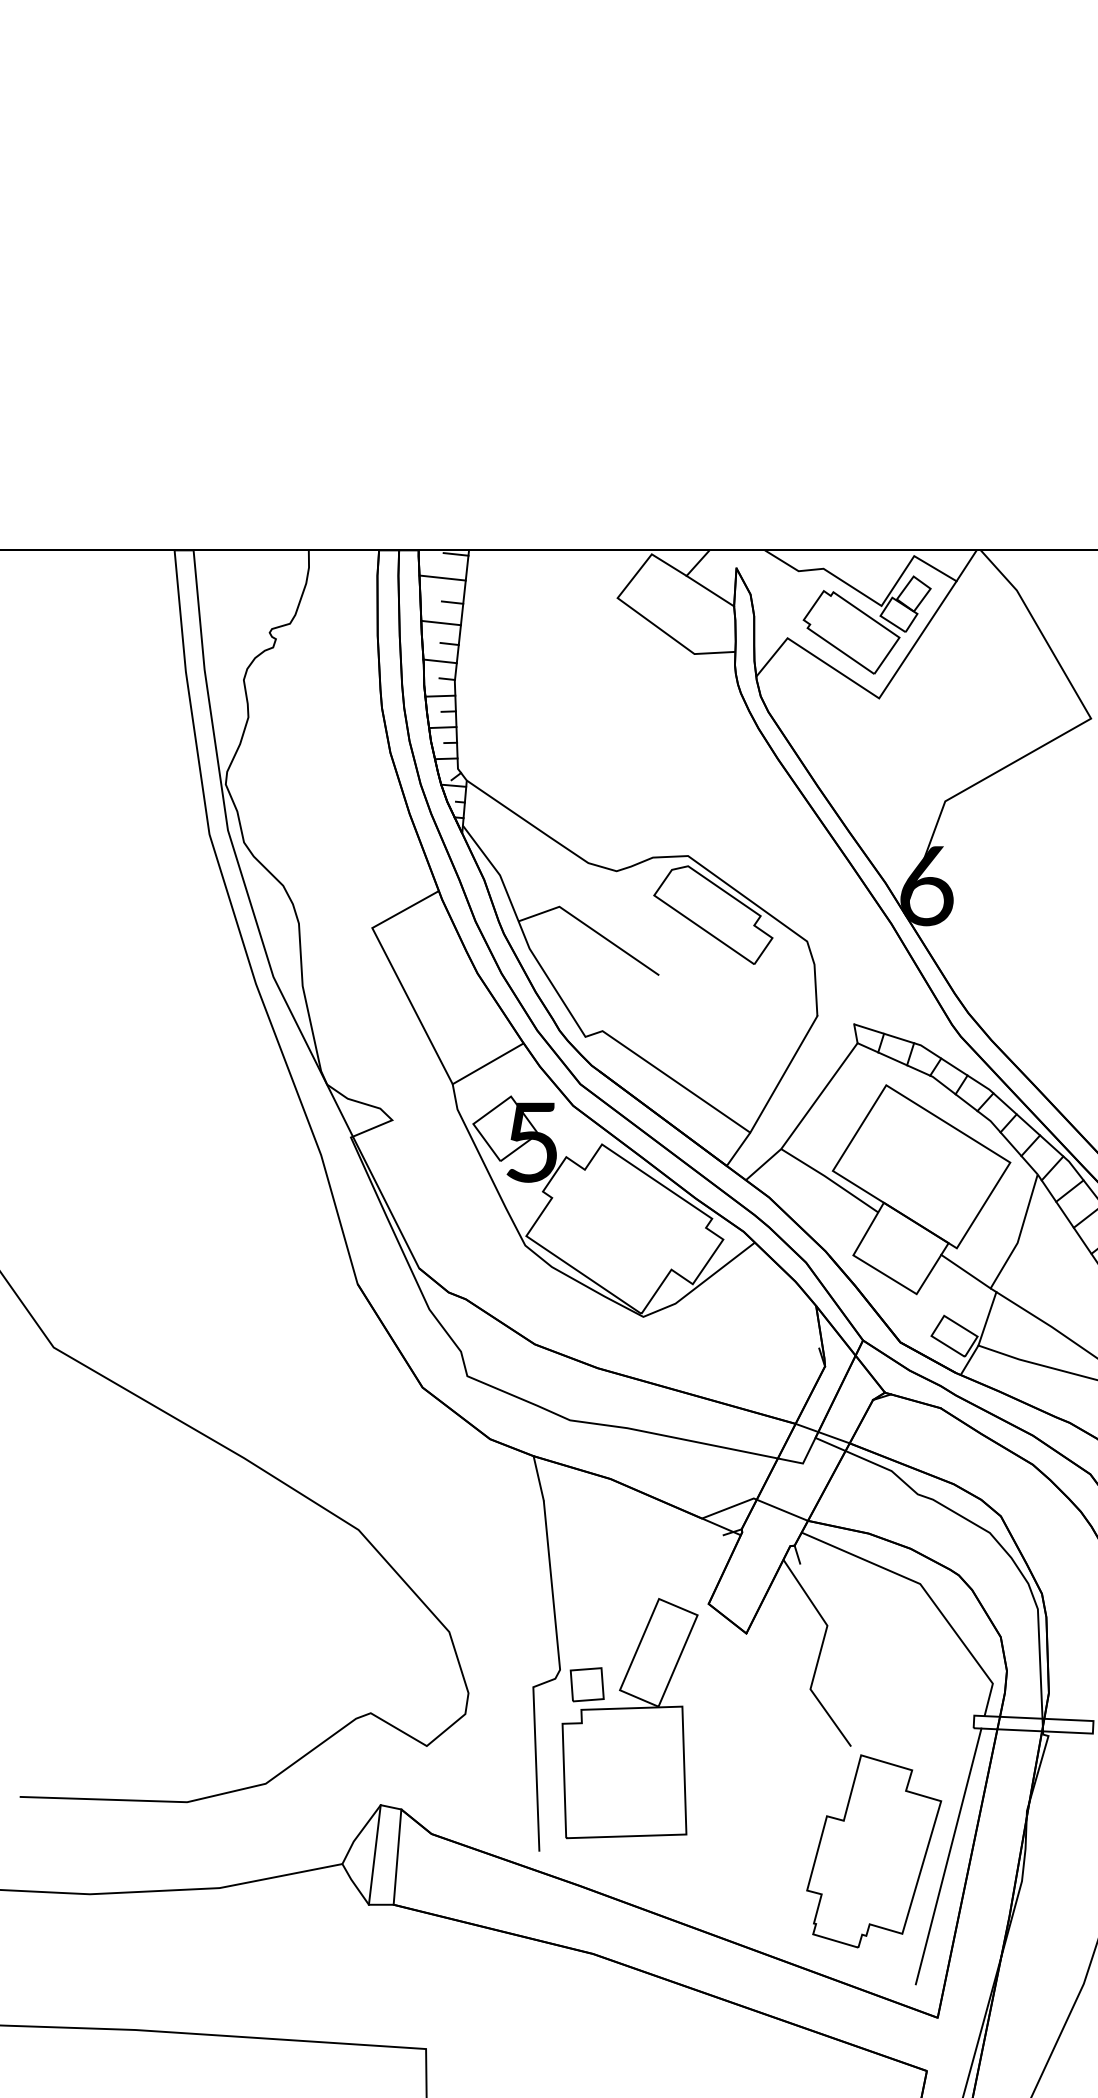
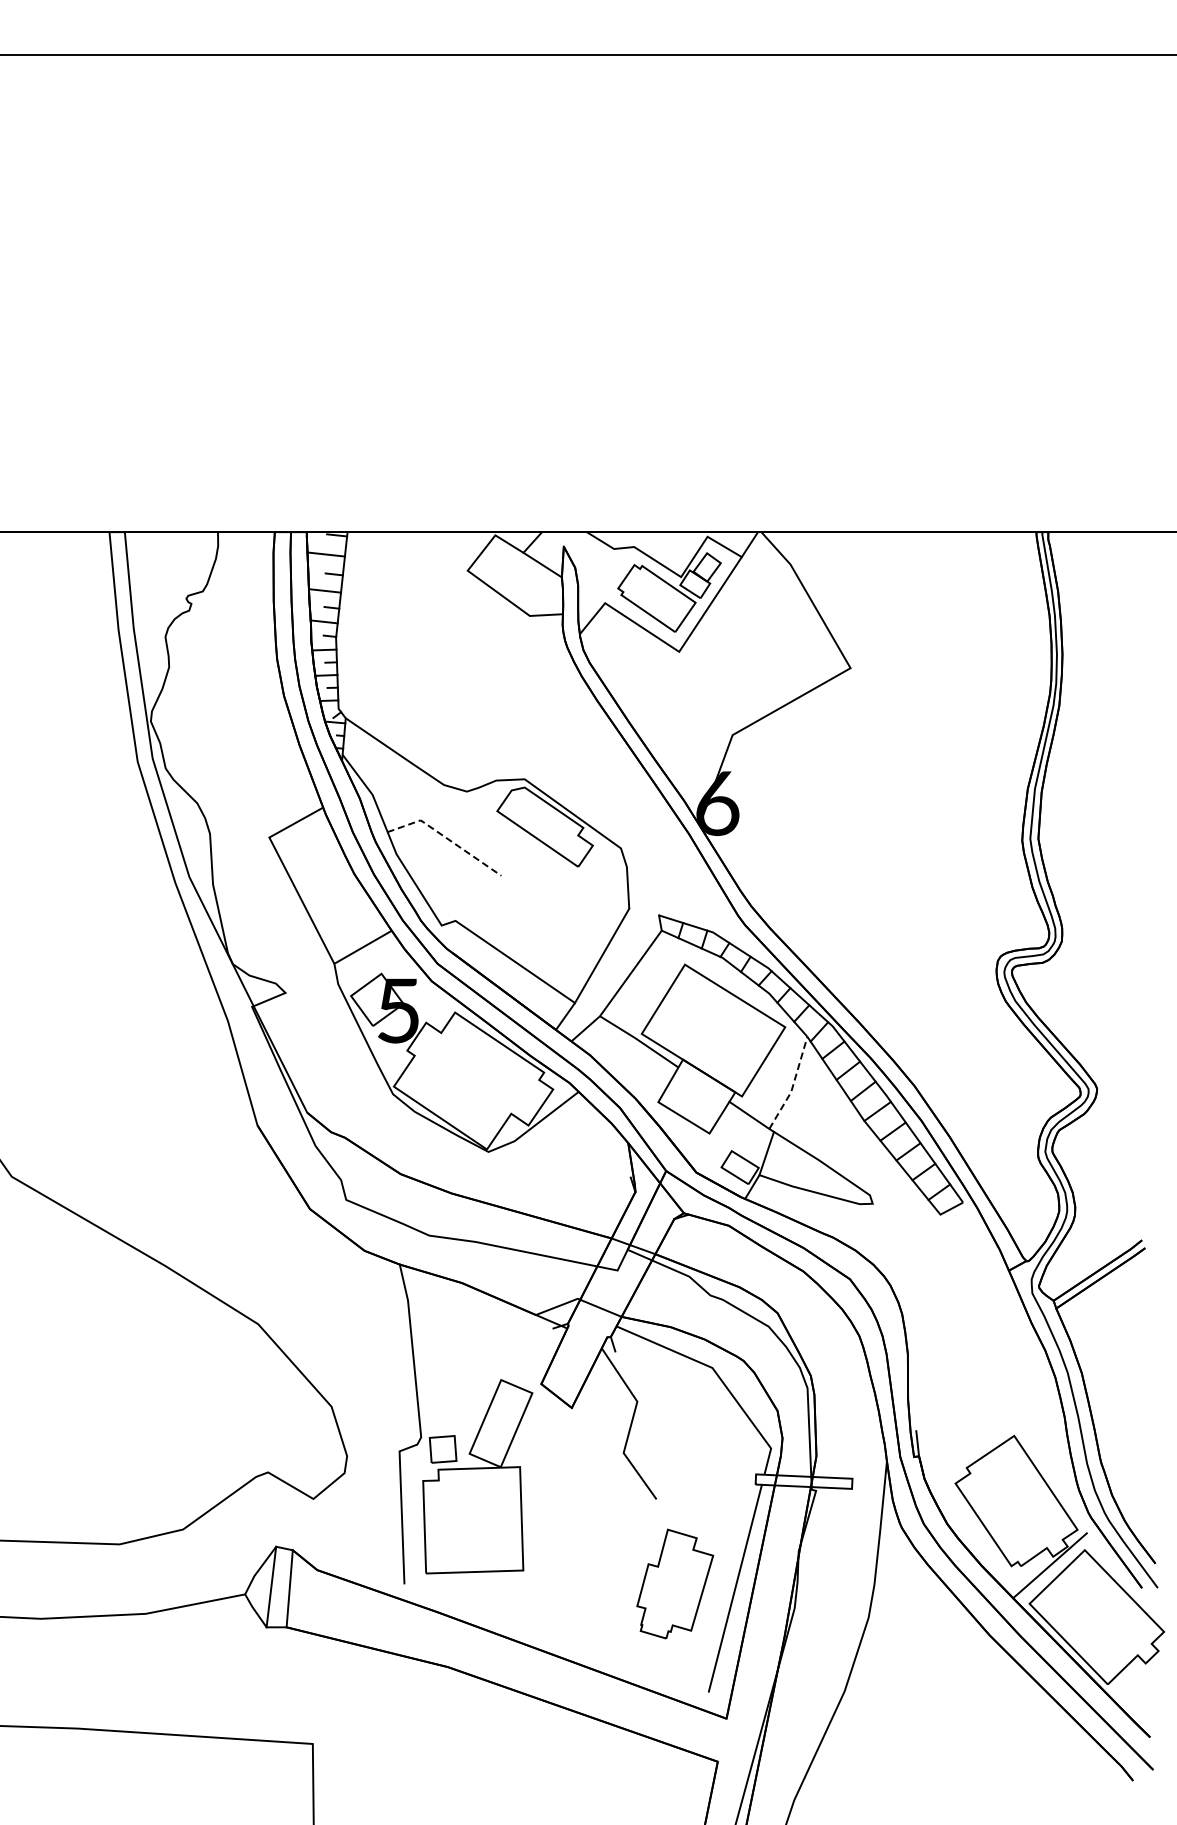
line: (591, 928) -> (446, 837), solid -> dashed
line: (1020, 1234) -> (793, 1085), solid -> dashed
part: (874, 1850) -> (675, 1583), size x0.7

